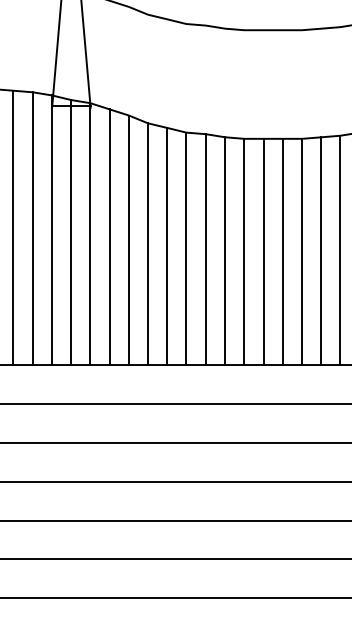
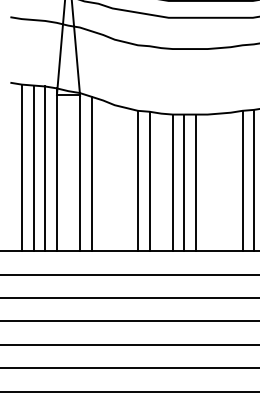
line: (71, 233) -> (68, 171), removed
line: (129, 239) -> (103, 175), removed
line: (147, 244) -> (114, 178), removed
line: (167, 246) -> (126, 179), removed
line: (339, 249) -> (230, 181), removed
line: (225, 251) -> (161, 182), removed
line: (301, 251) -> (207, 182), removed
line: (321, 251) -> (219, 182), removed

